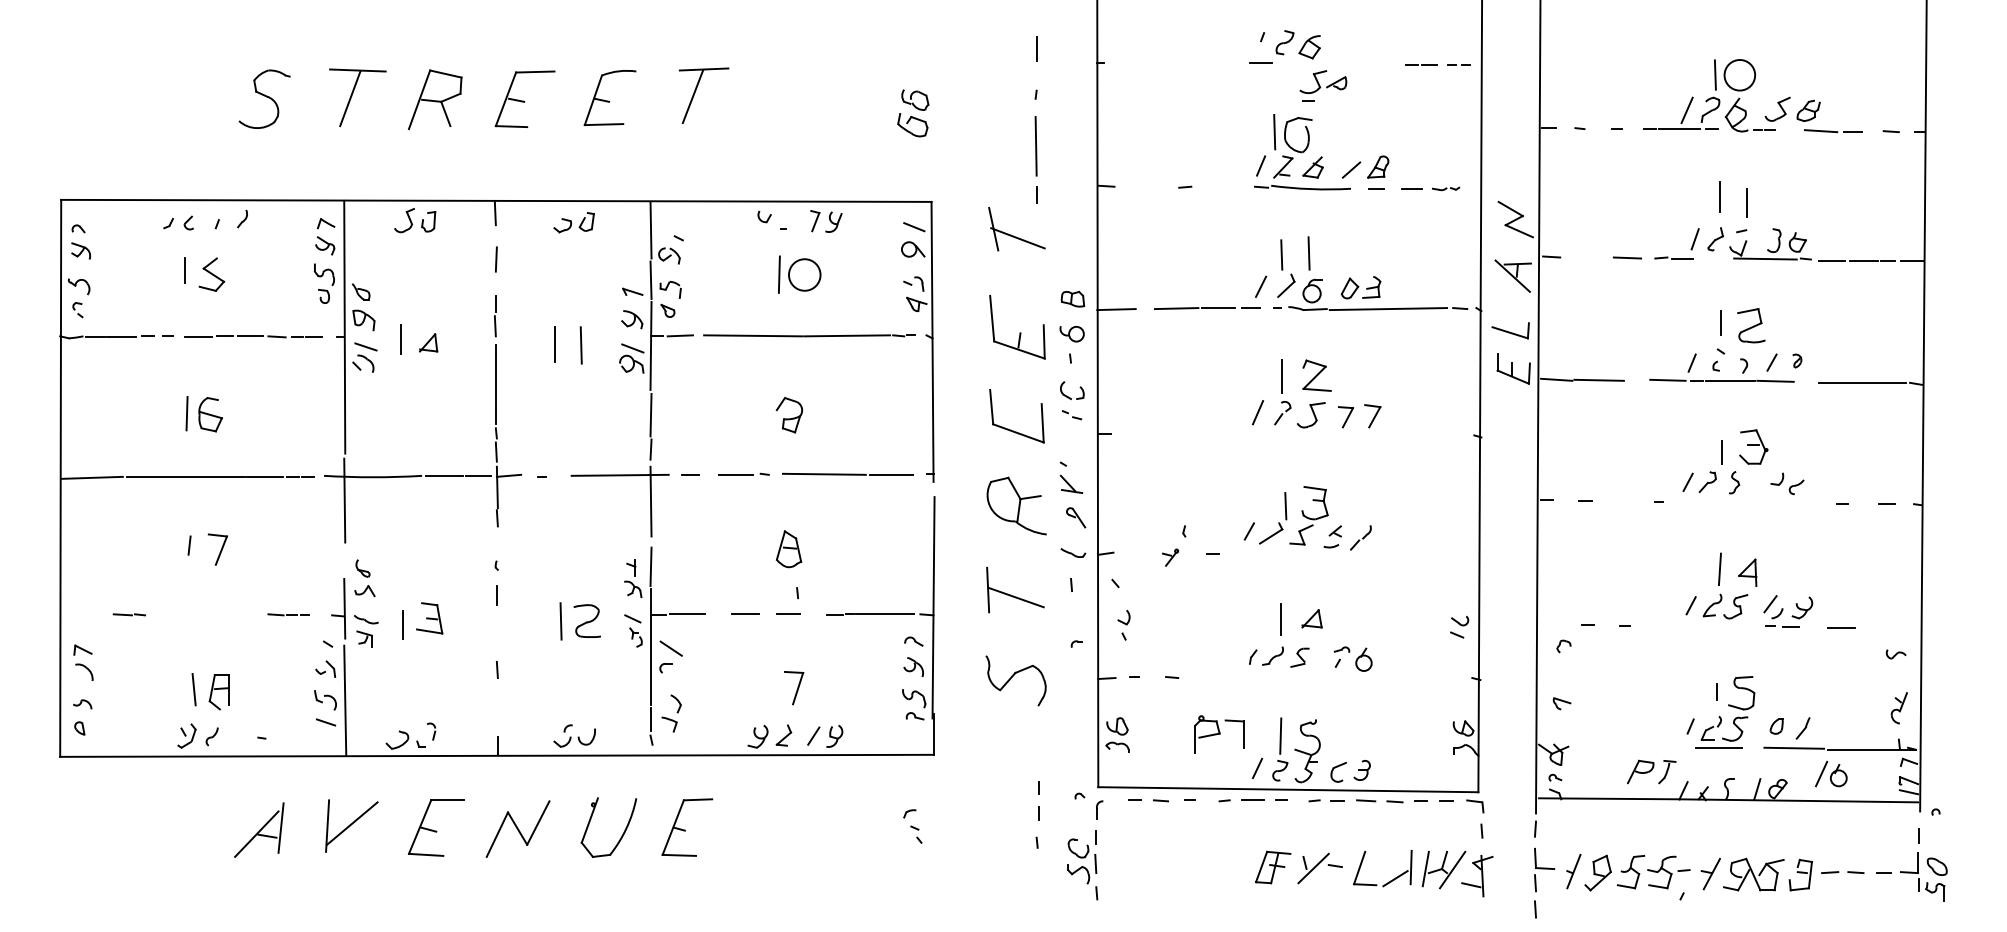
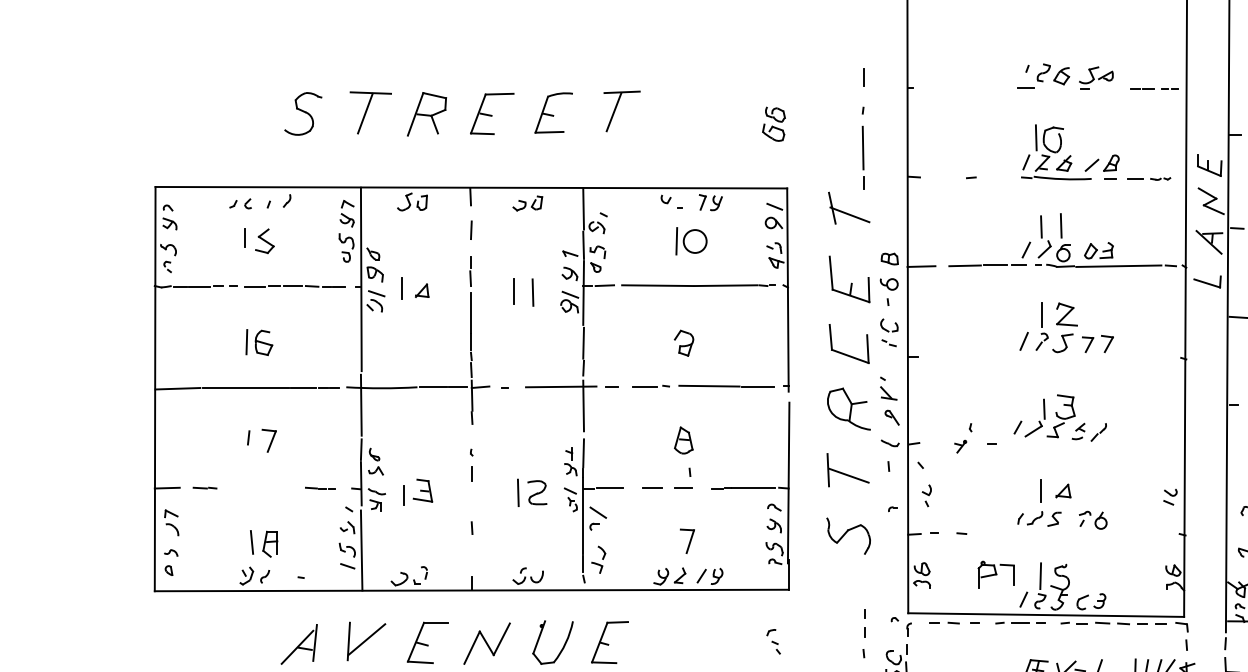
part: (1323, 85) -> (1096, 77), moved
part: (1513, 368) -> (1209, 164), moved
line: (344, 561) -> (361, 449), added
line: (77, 614) -> (167, 487), added

